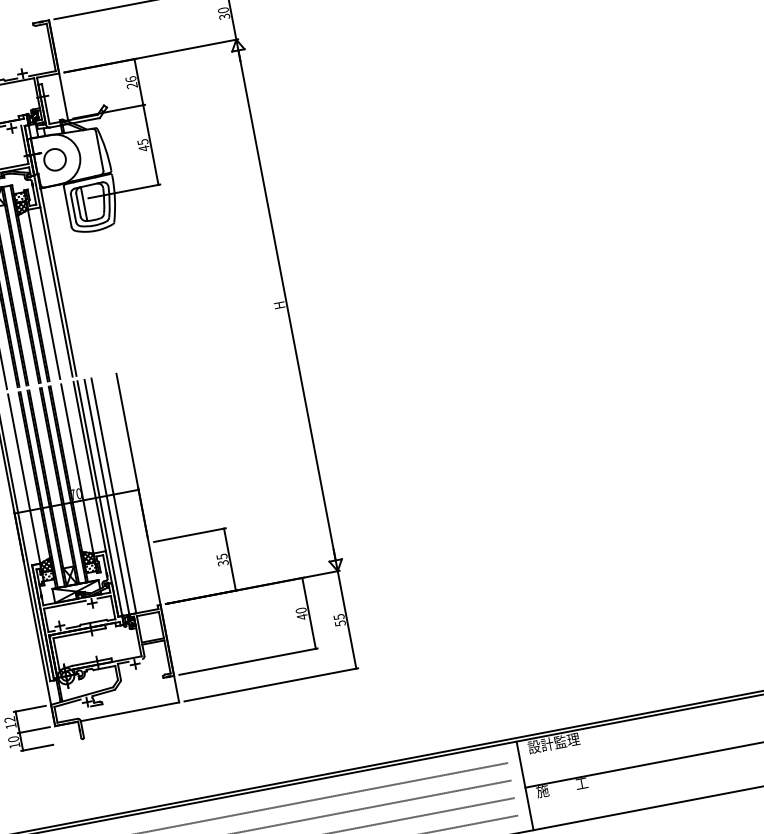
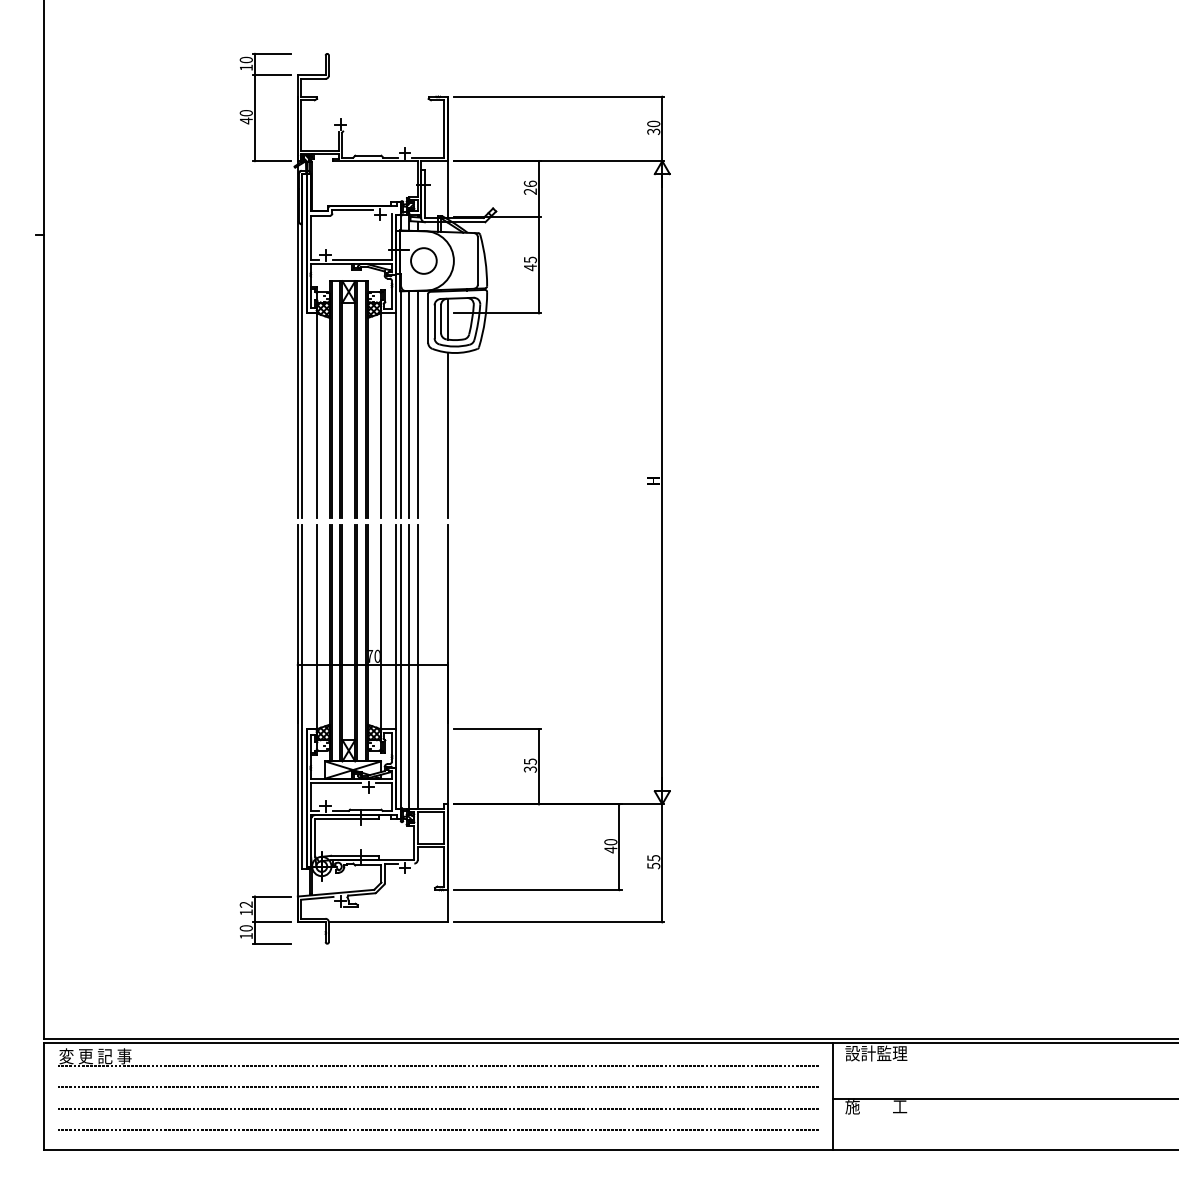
line: (72, 279) -> (417, 404), added
line: (65, 280) -> (409, 404), added
line: (102, 300) -> (447, 435), added

